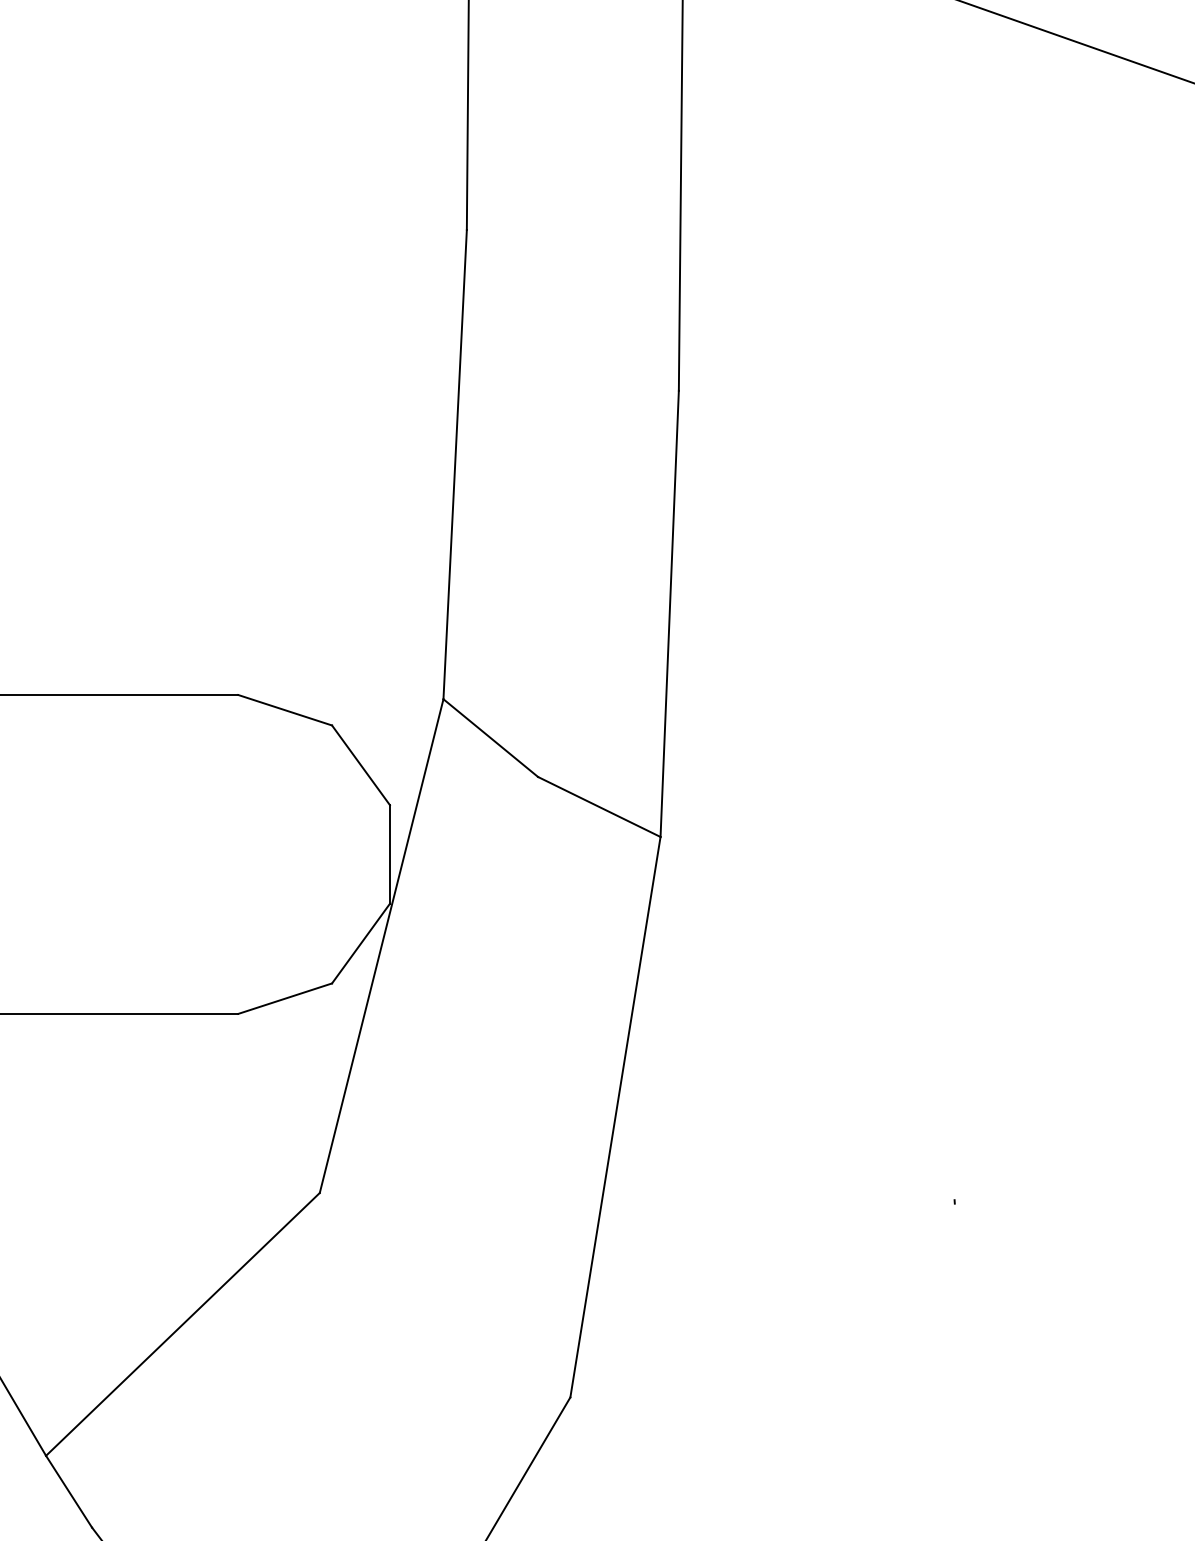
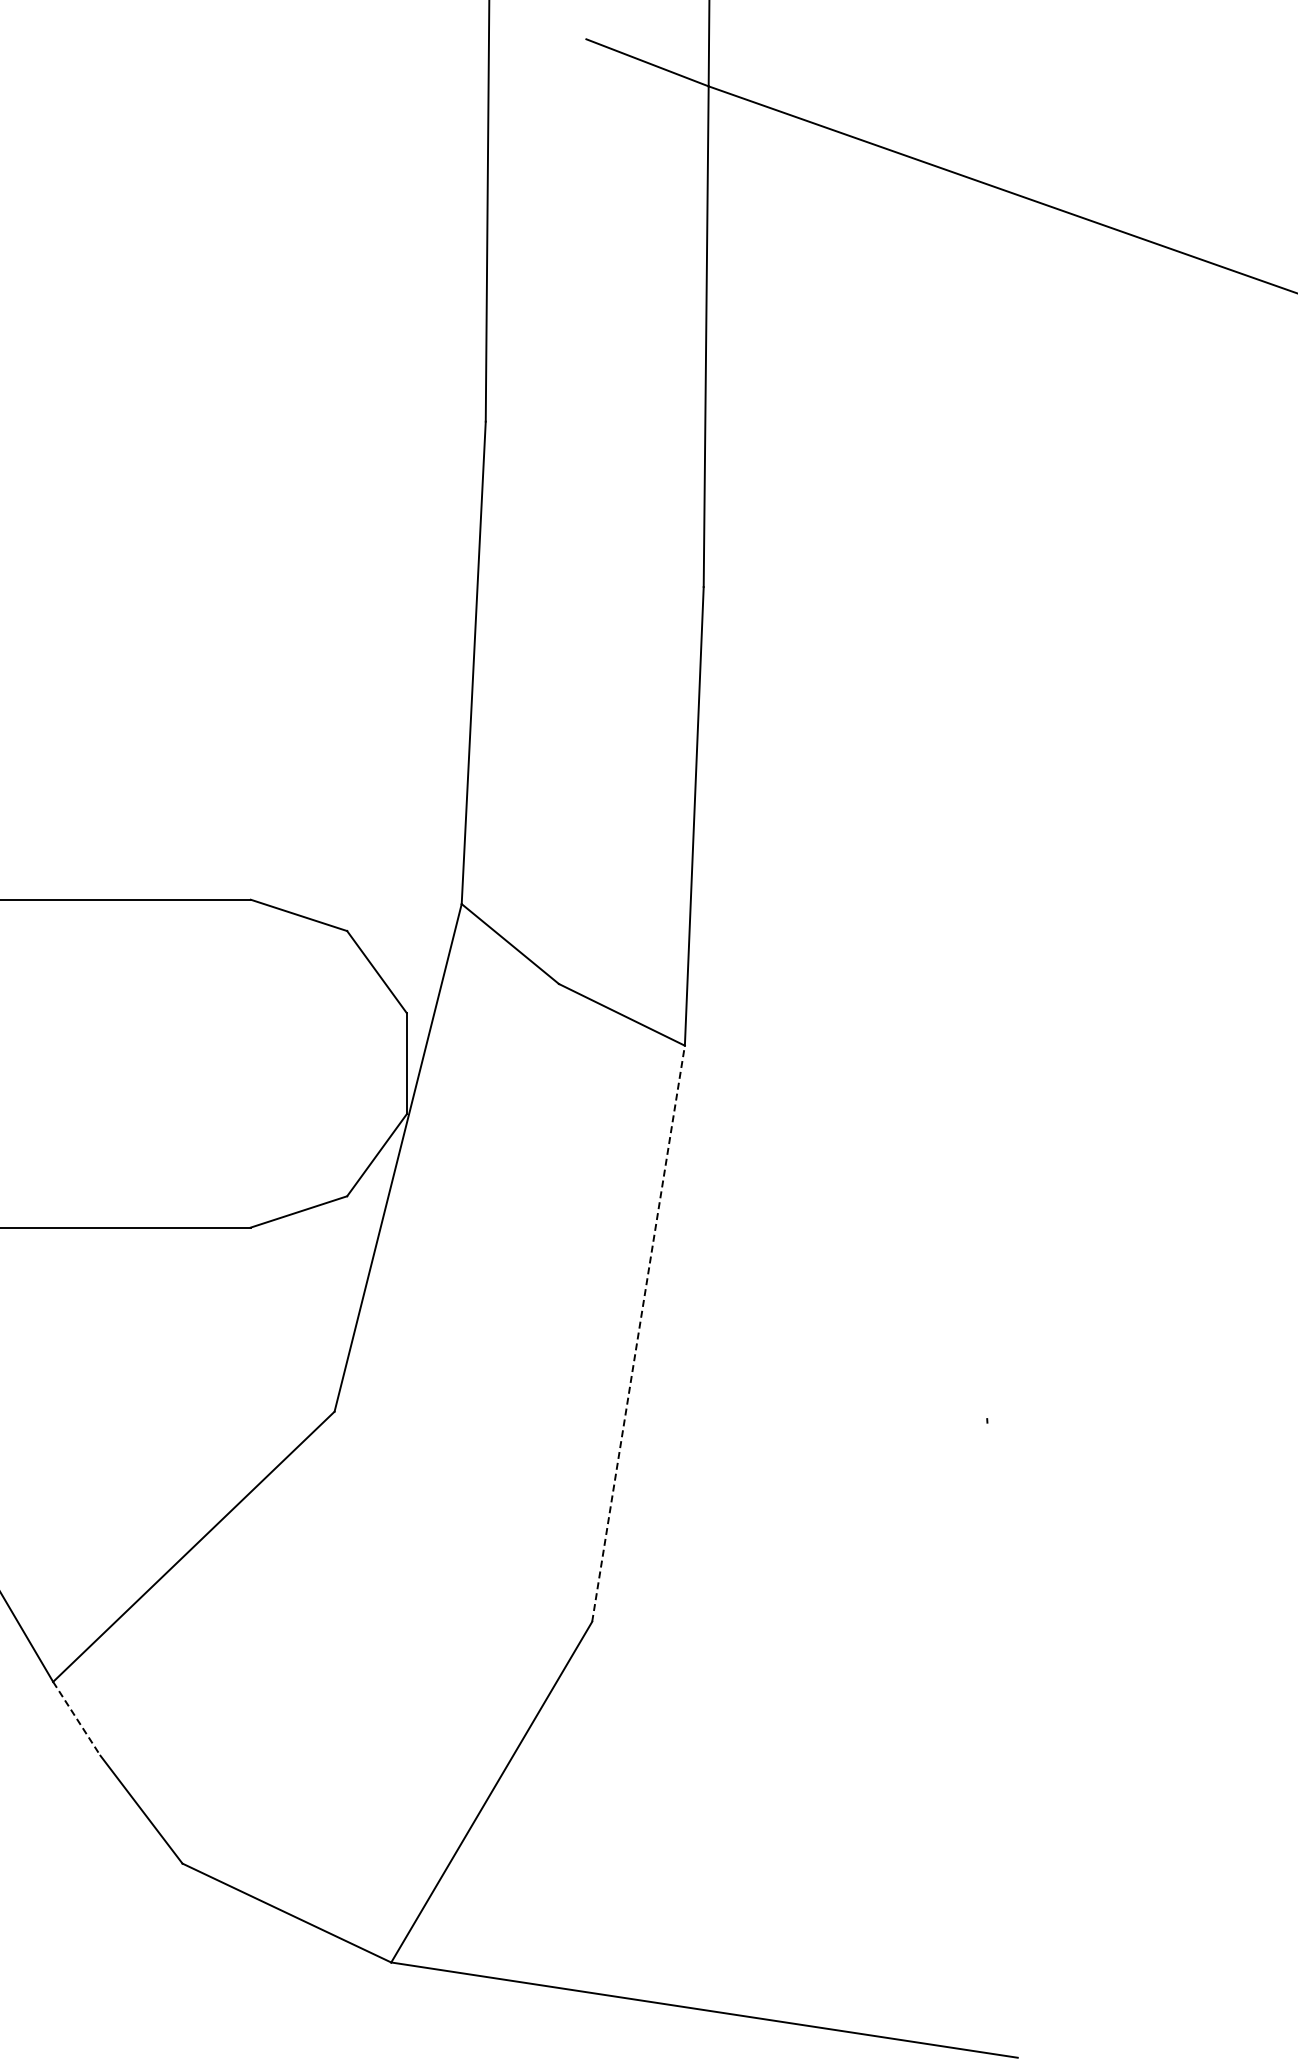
line: (615, 1116) -> (638, 1333), solid -> dashed
line: (68, 1491) -> (76, 1718), solid -> dashed

